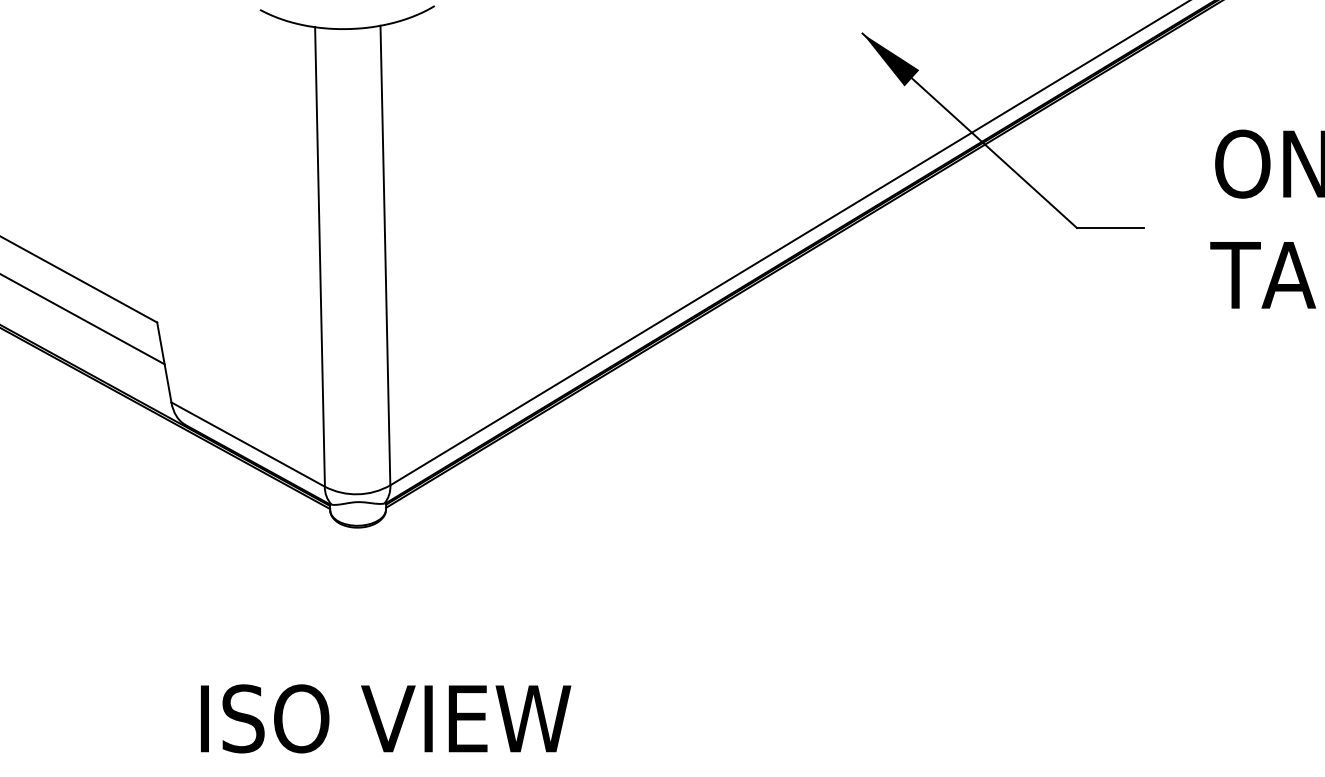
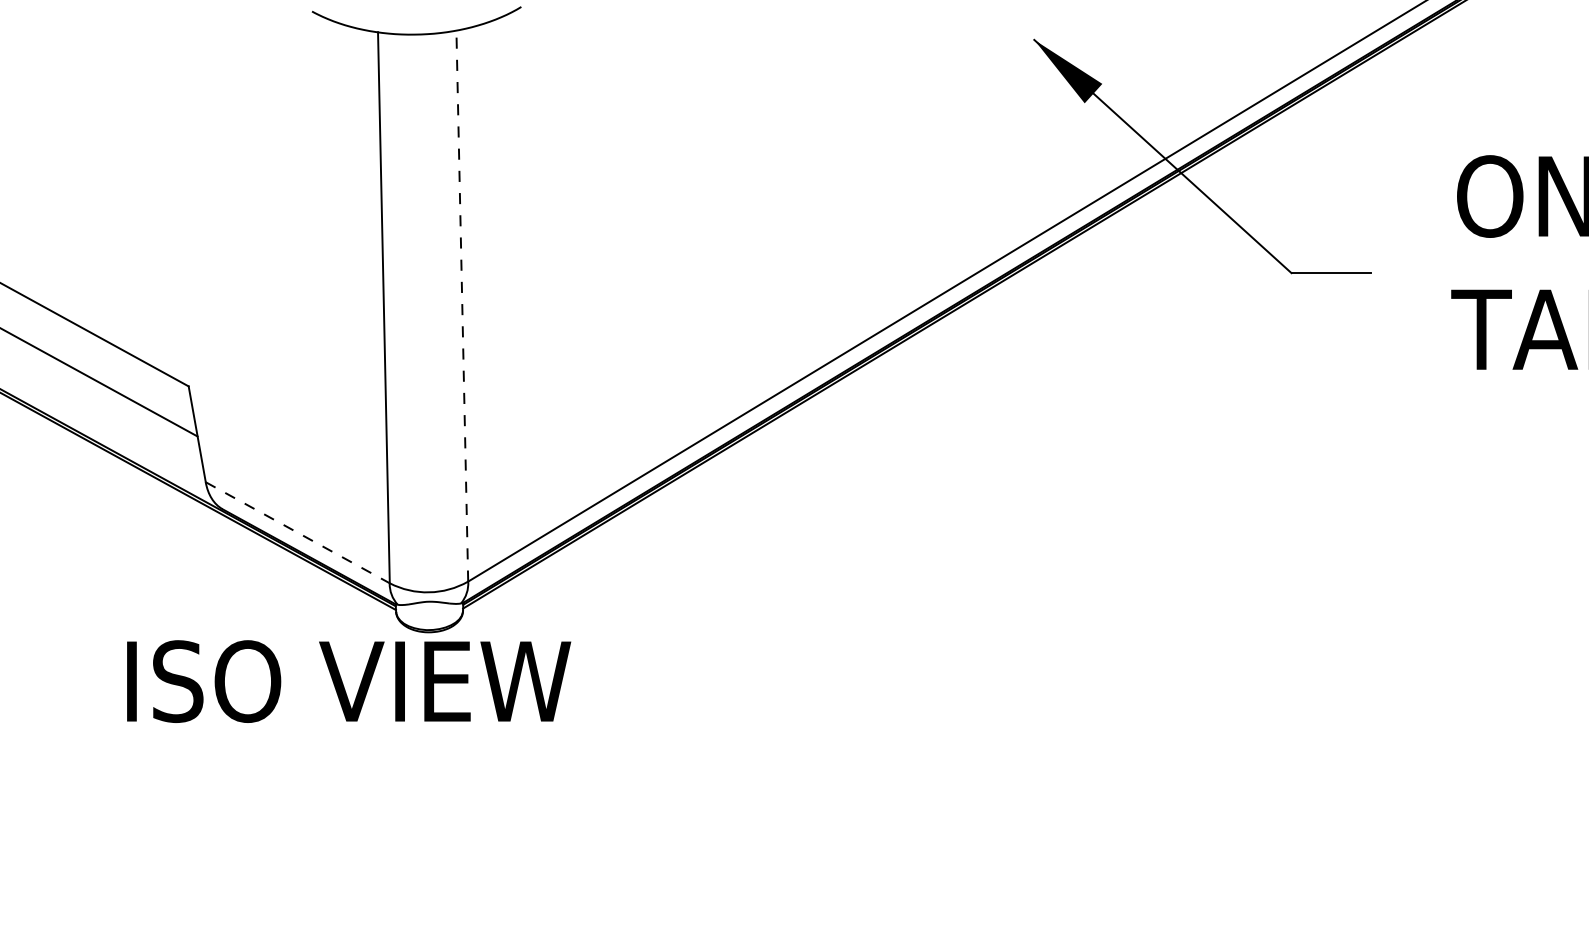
line: (385, 255) -> (462, 306), solid -> dashed
line: (247, 444) -> (297, 532), solid -> dashed
text: (386, 718) -> (349, 681), moved

